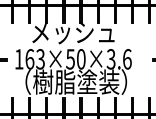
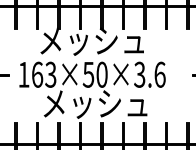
text: (76, 81) -> (96, 102), （樹脂塗装） -> メッシュ

